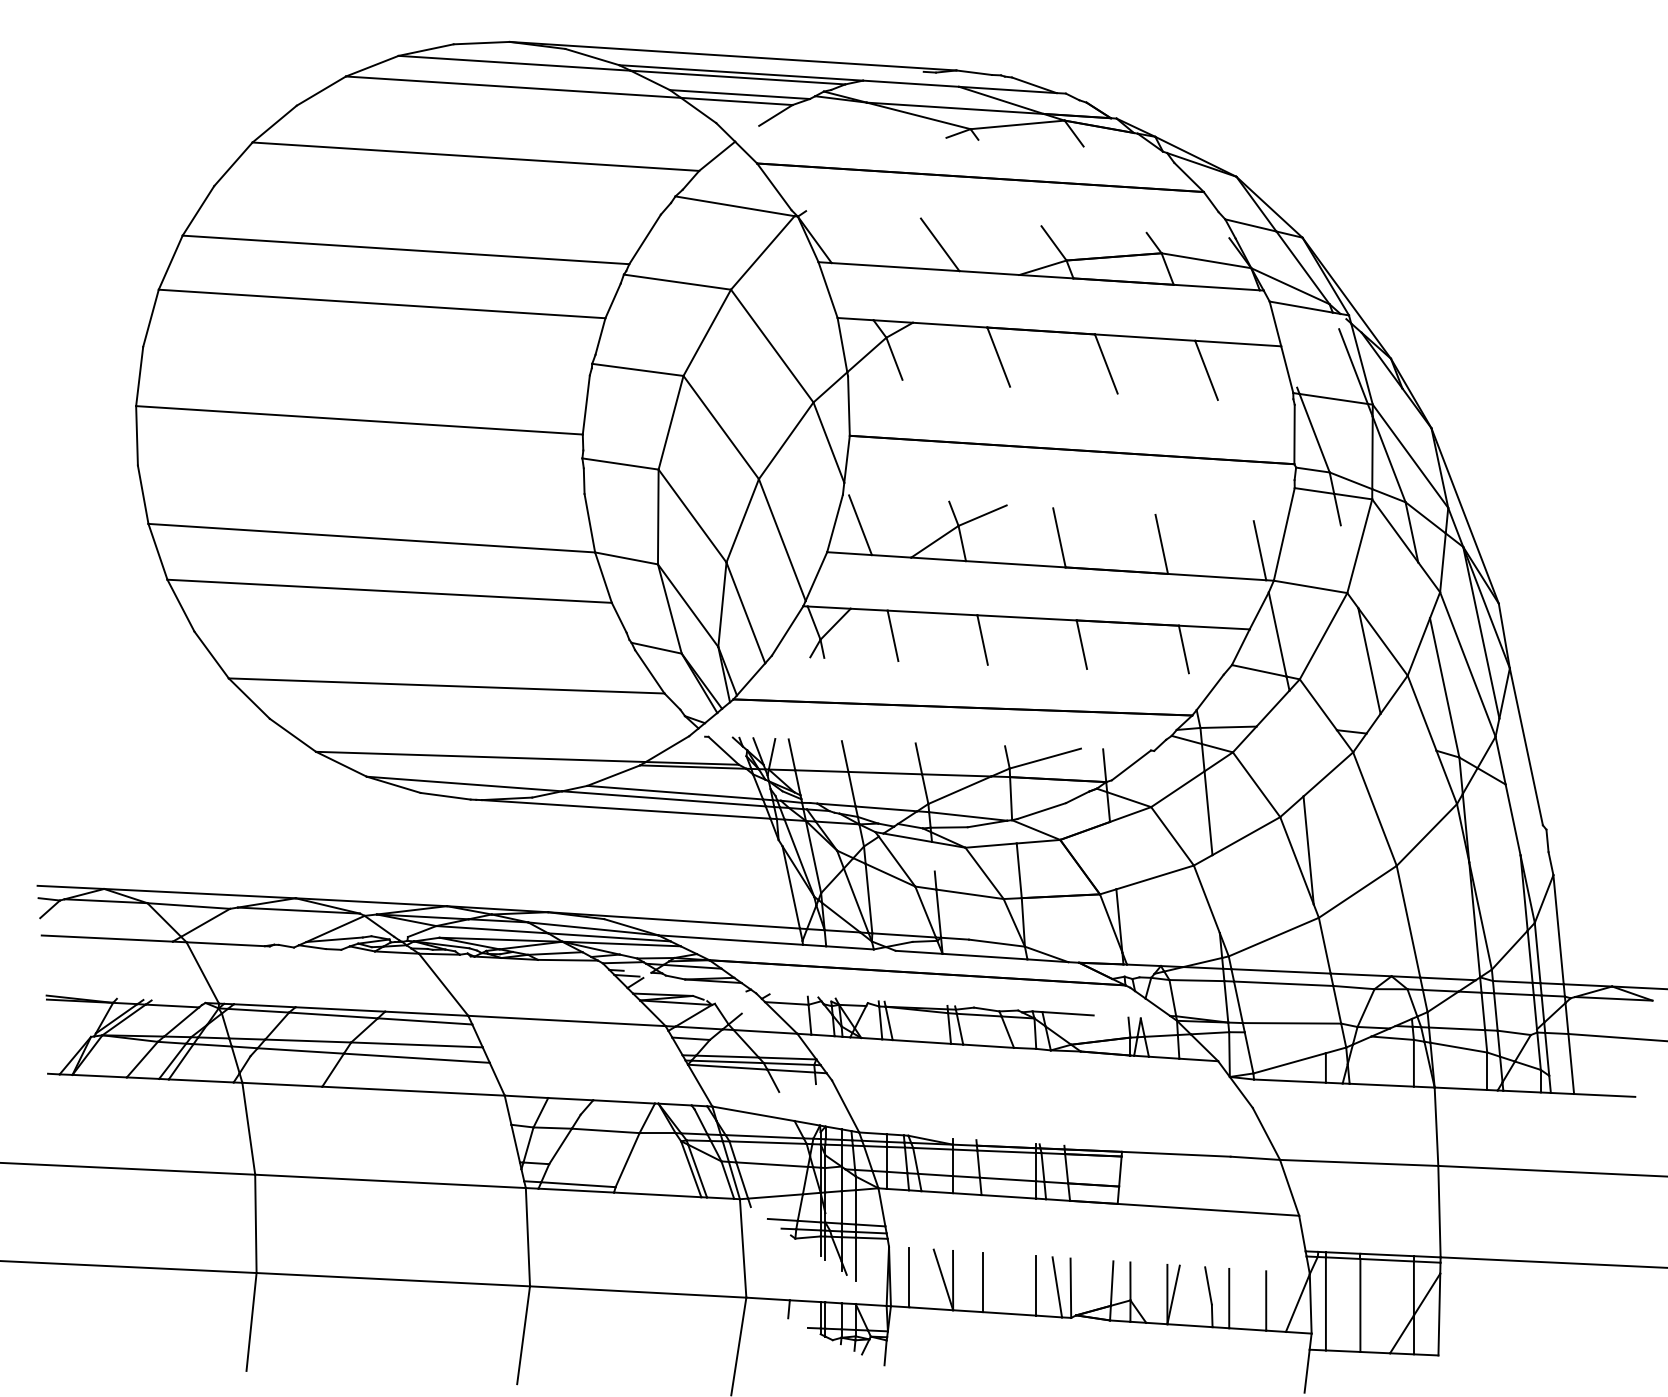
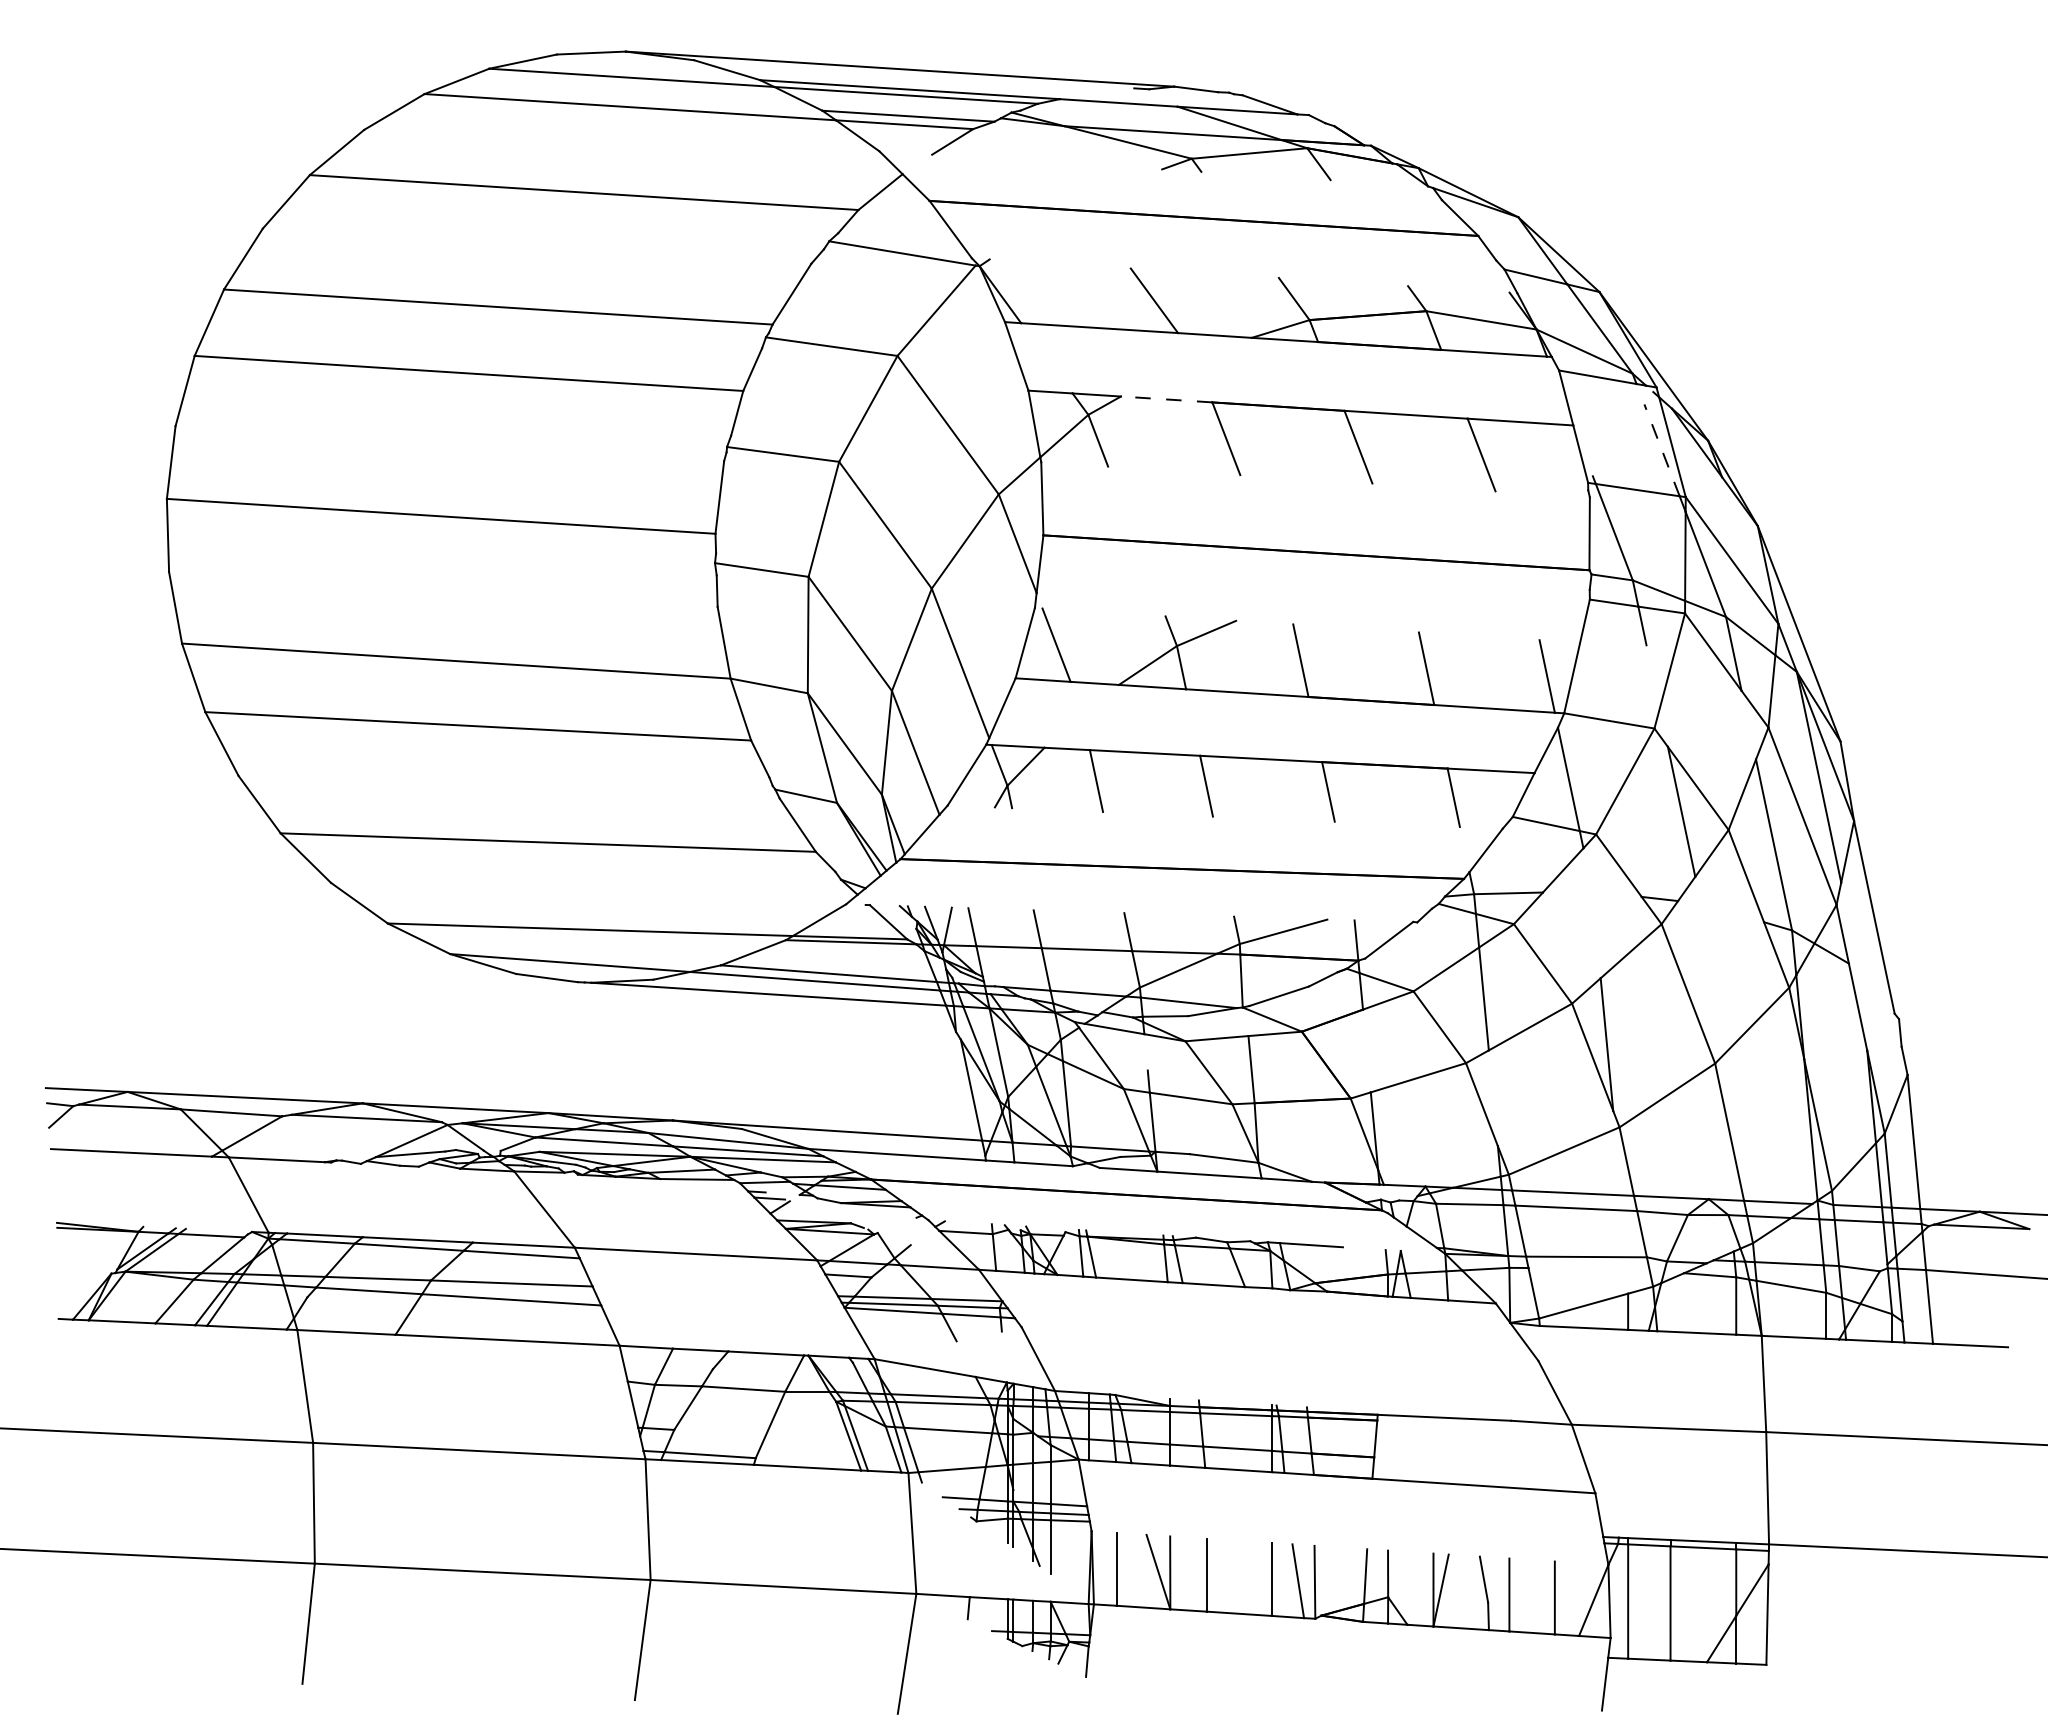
line: (950, 325) -> (1166, 399), solid -> dashed
line: (1353, 365) -> (1661, 449), solid -> dashed

